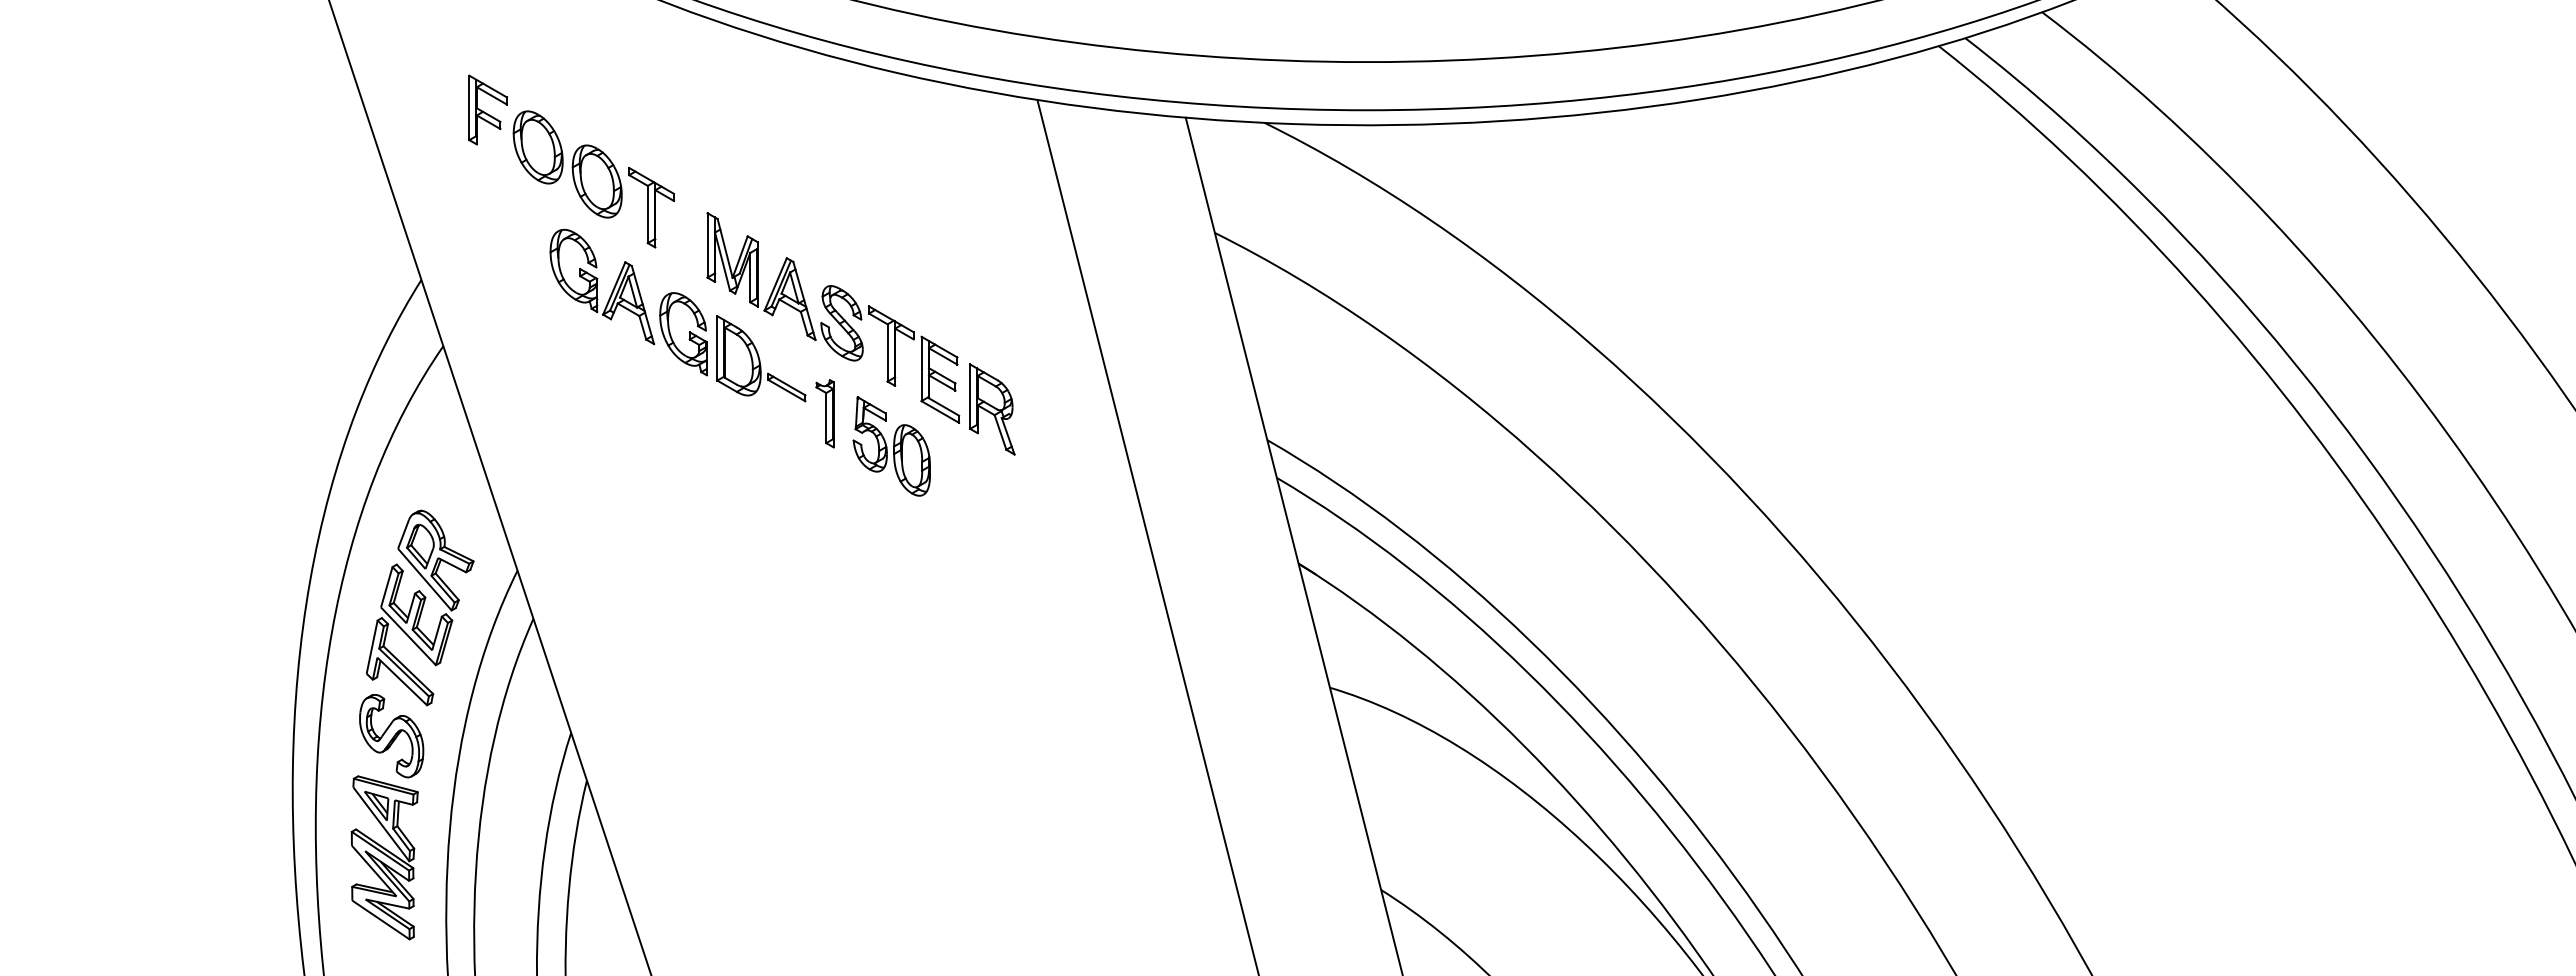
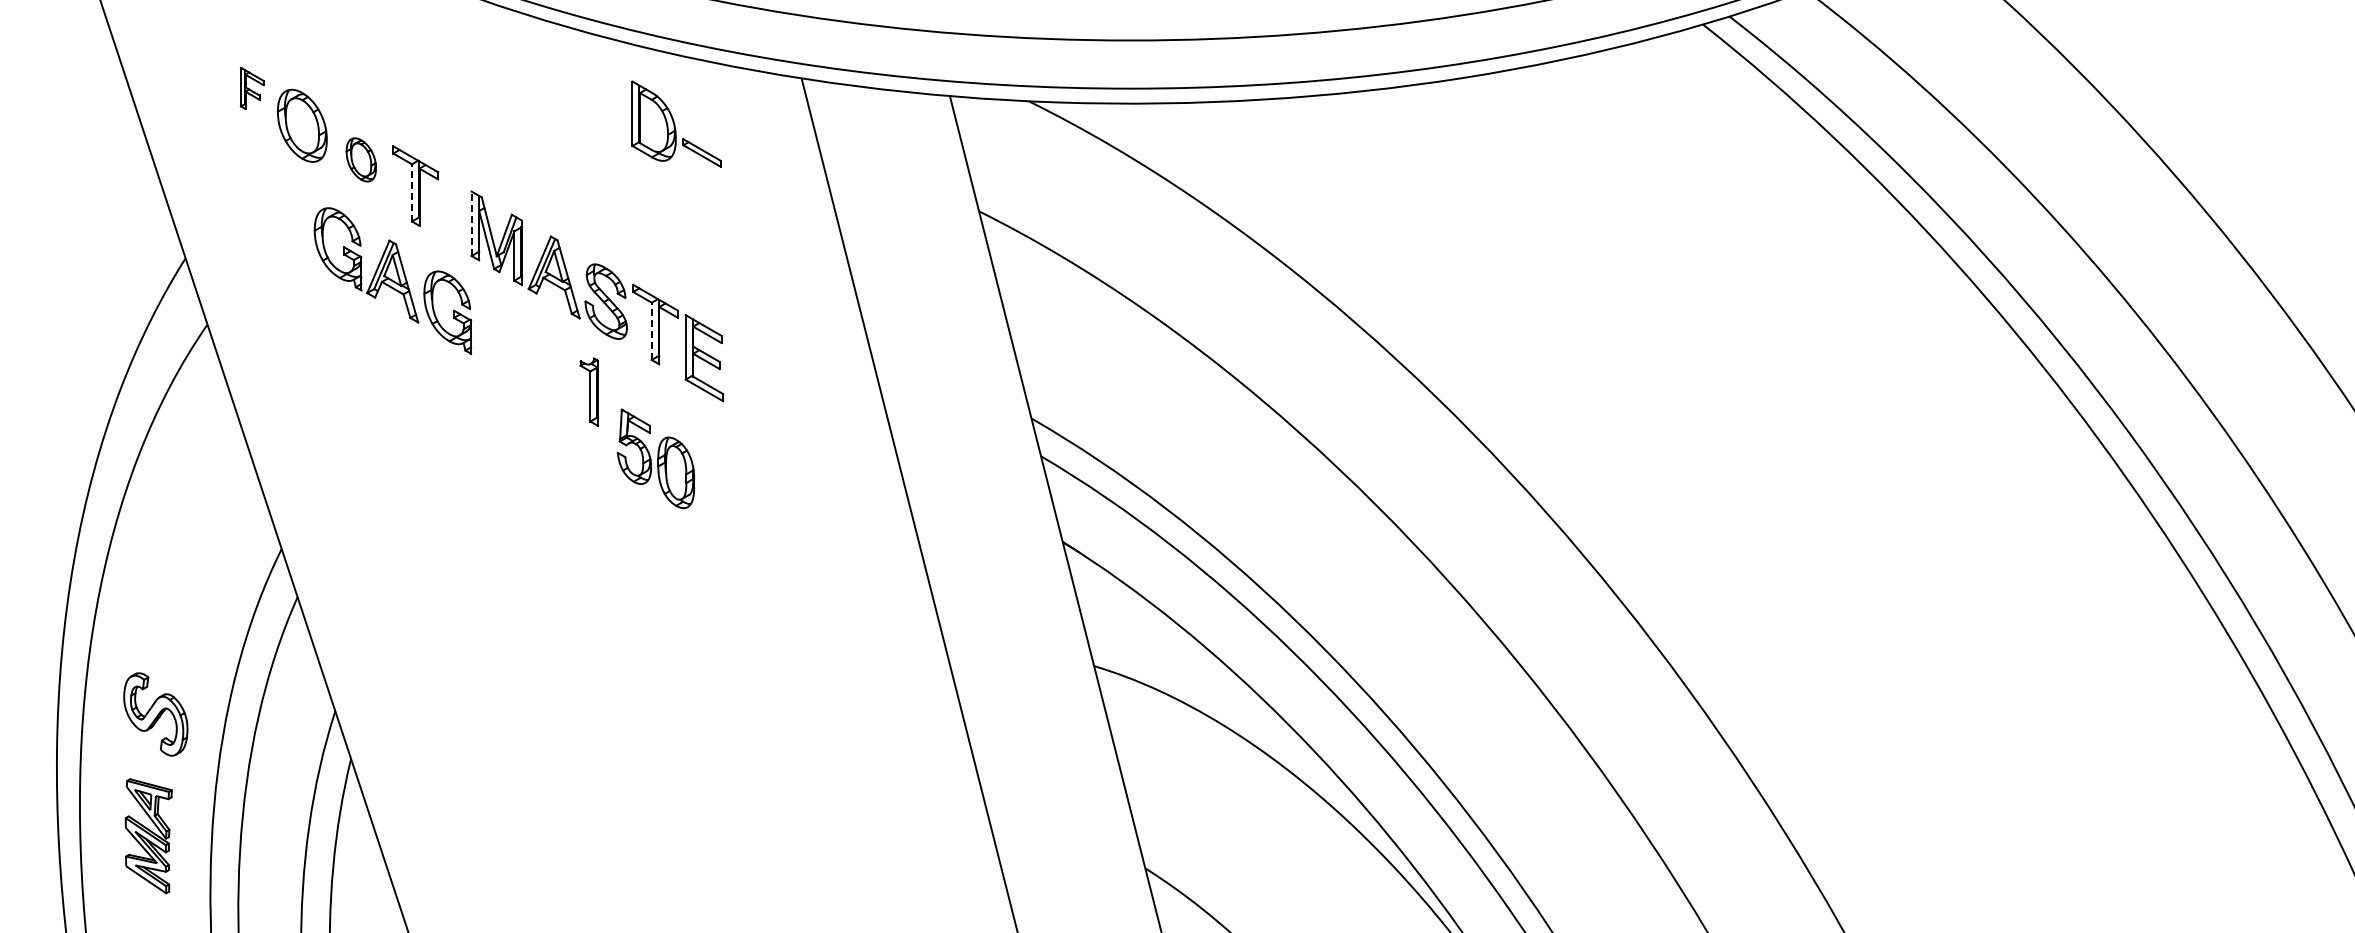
part: (487, 109) -> (251, 87), size x0.6
part: (596, 181) -> (360, 159), size x0.6
line: (647, 214) -> (411, 192), solid -> dashed
line: (707, 244) -> (471, 222), solid -> dashed
line: (887, 352) -> (651, 330), solid -> dashed
part: (761, 358) -> (676, 123), moved
part: (992, 409) -> (756, 387), removed
part: (891, 446) -> (655, 458), moved
part: (419, 607) -> (183, 585), removed
part: (384, 857) -> (148, 835), size x0.7

